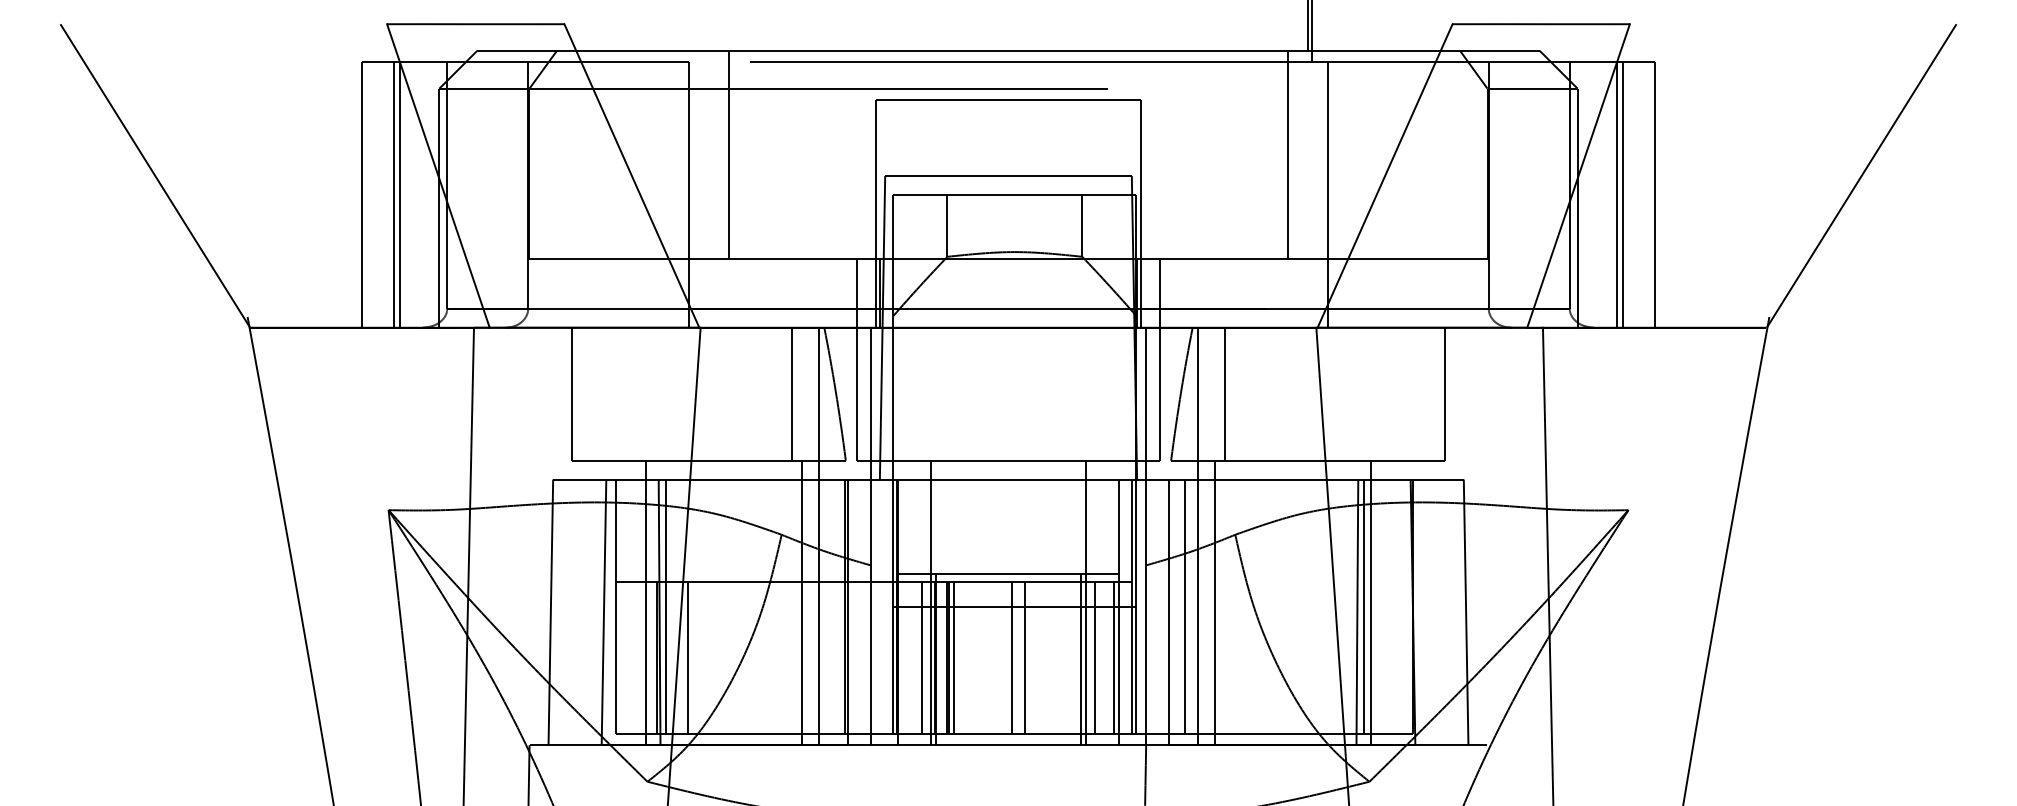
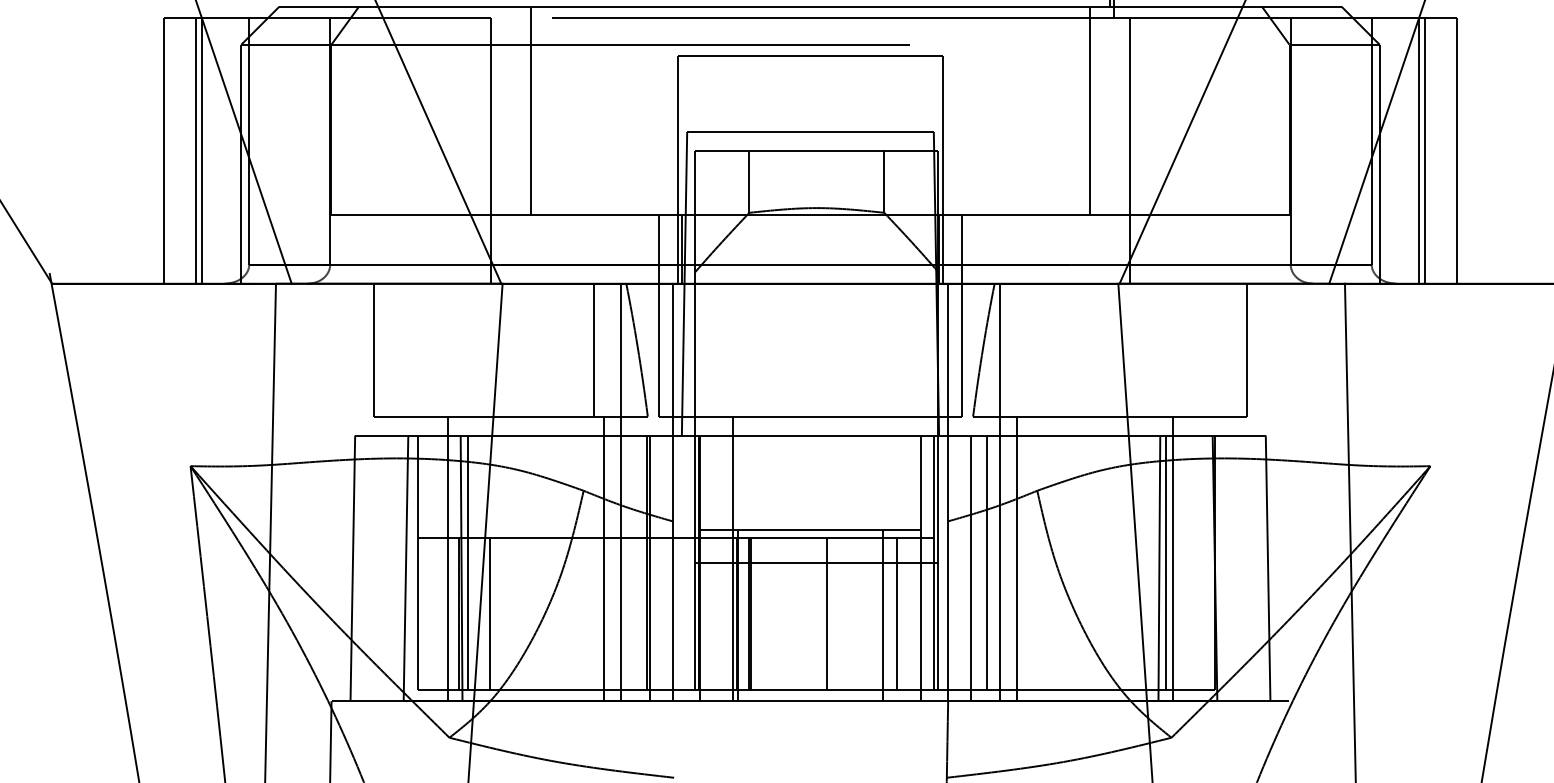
line: (1225, 393) -> (1027, 349), removed
line: (1086, 602) -> (888, 558), removed
line: (922, 657) -> (724, 613), removed
line: (953, 657) -> (755, 613), removed
line: (1012, 657) -> (814, 613), removed
line: (1113, 657) -> (915, 613), removed

